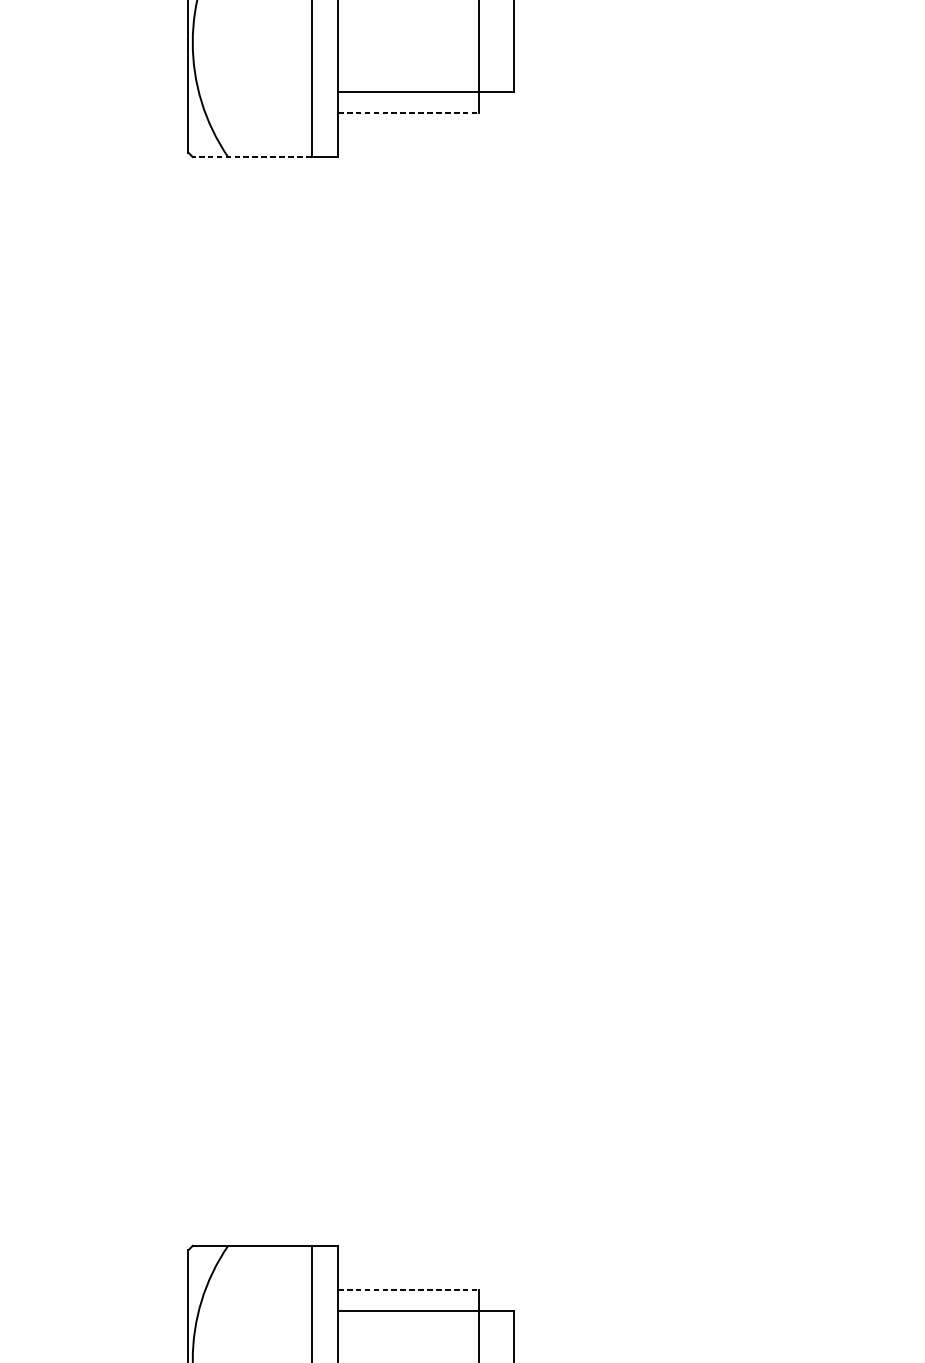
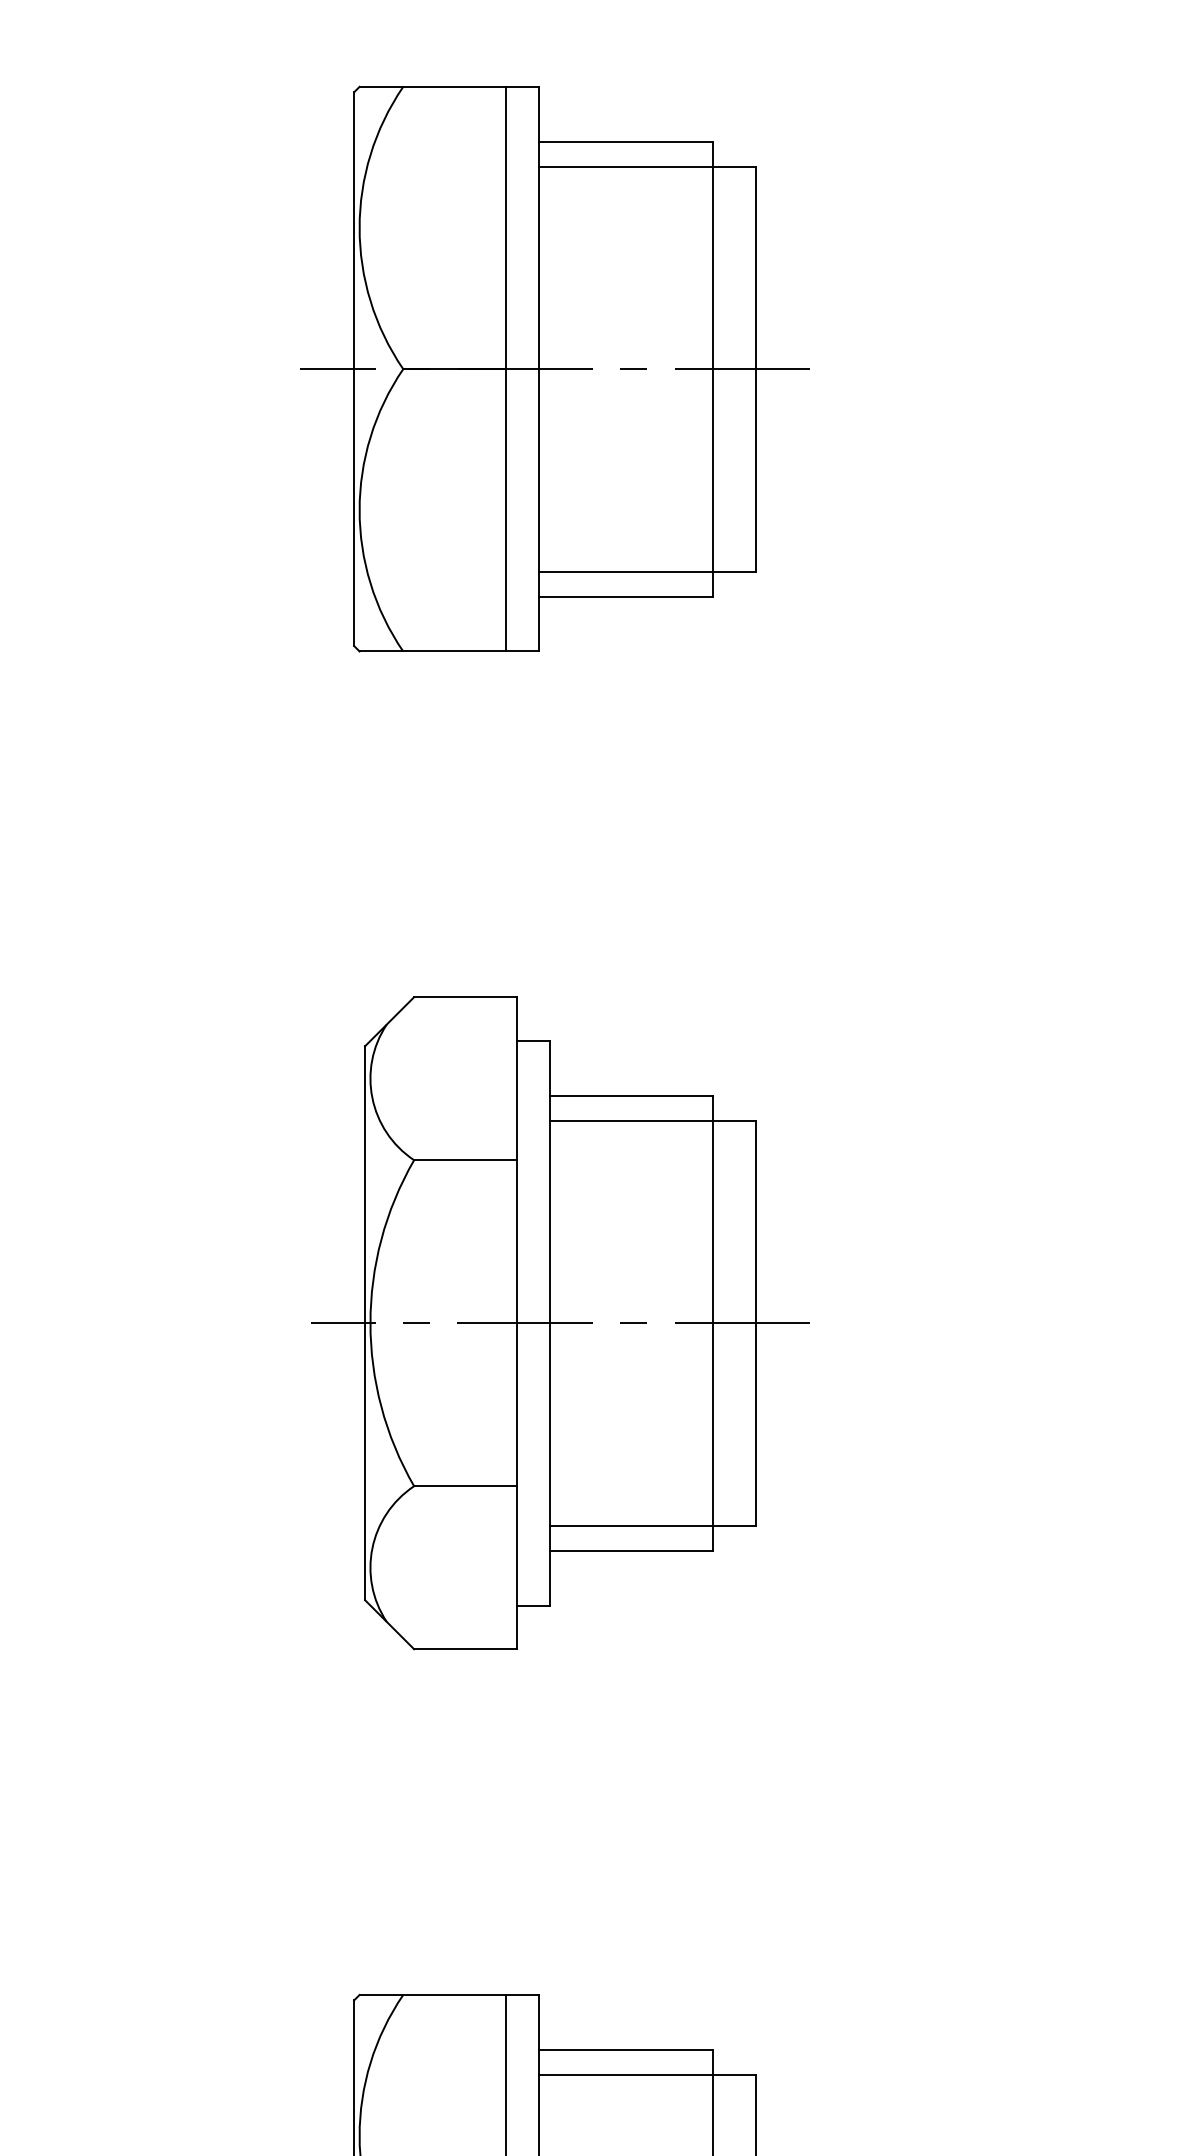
line: (408, 112) -> (625, 596), dashed -> solid
line: (251, 157) -> (432, 651), dashed -> solid
part: (355, 701) -> (560, 1323), added
line: (408, 1290) -> (625, 2049), dashed -> solid

